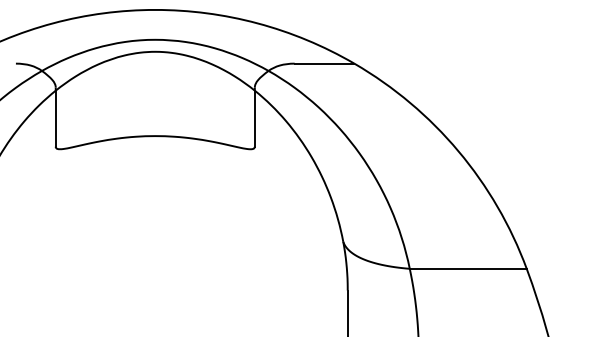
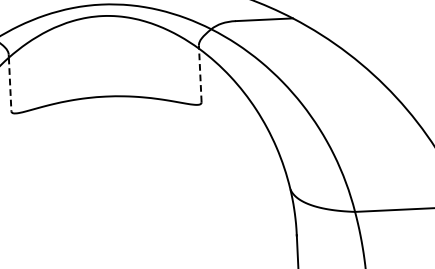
line: (254, 118) -> (199, 75), solid -> dashed
line: (55, 119) -> (9, 85), solid -> dashed

